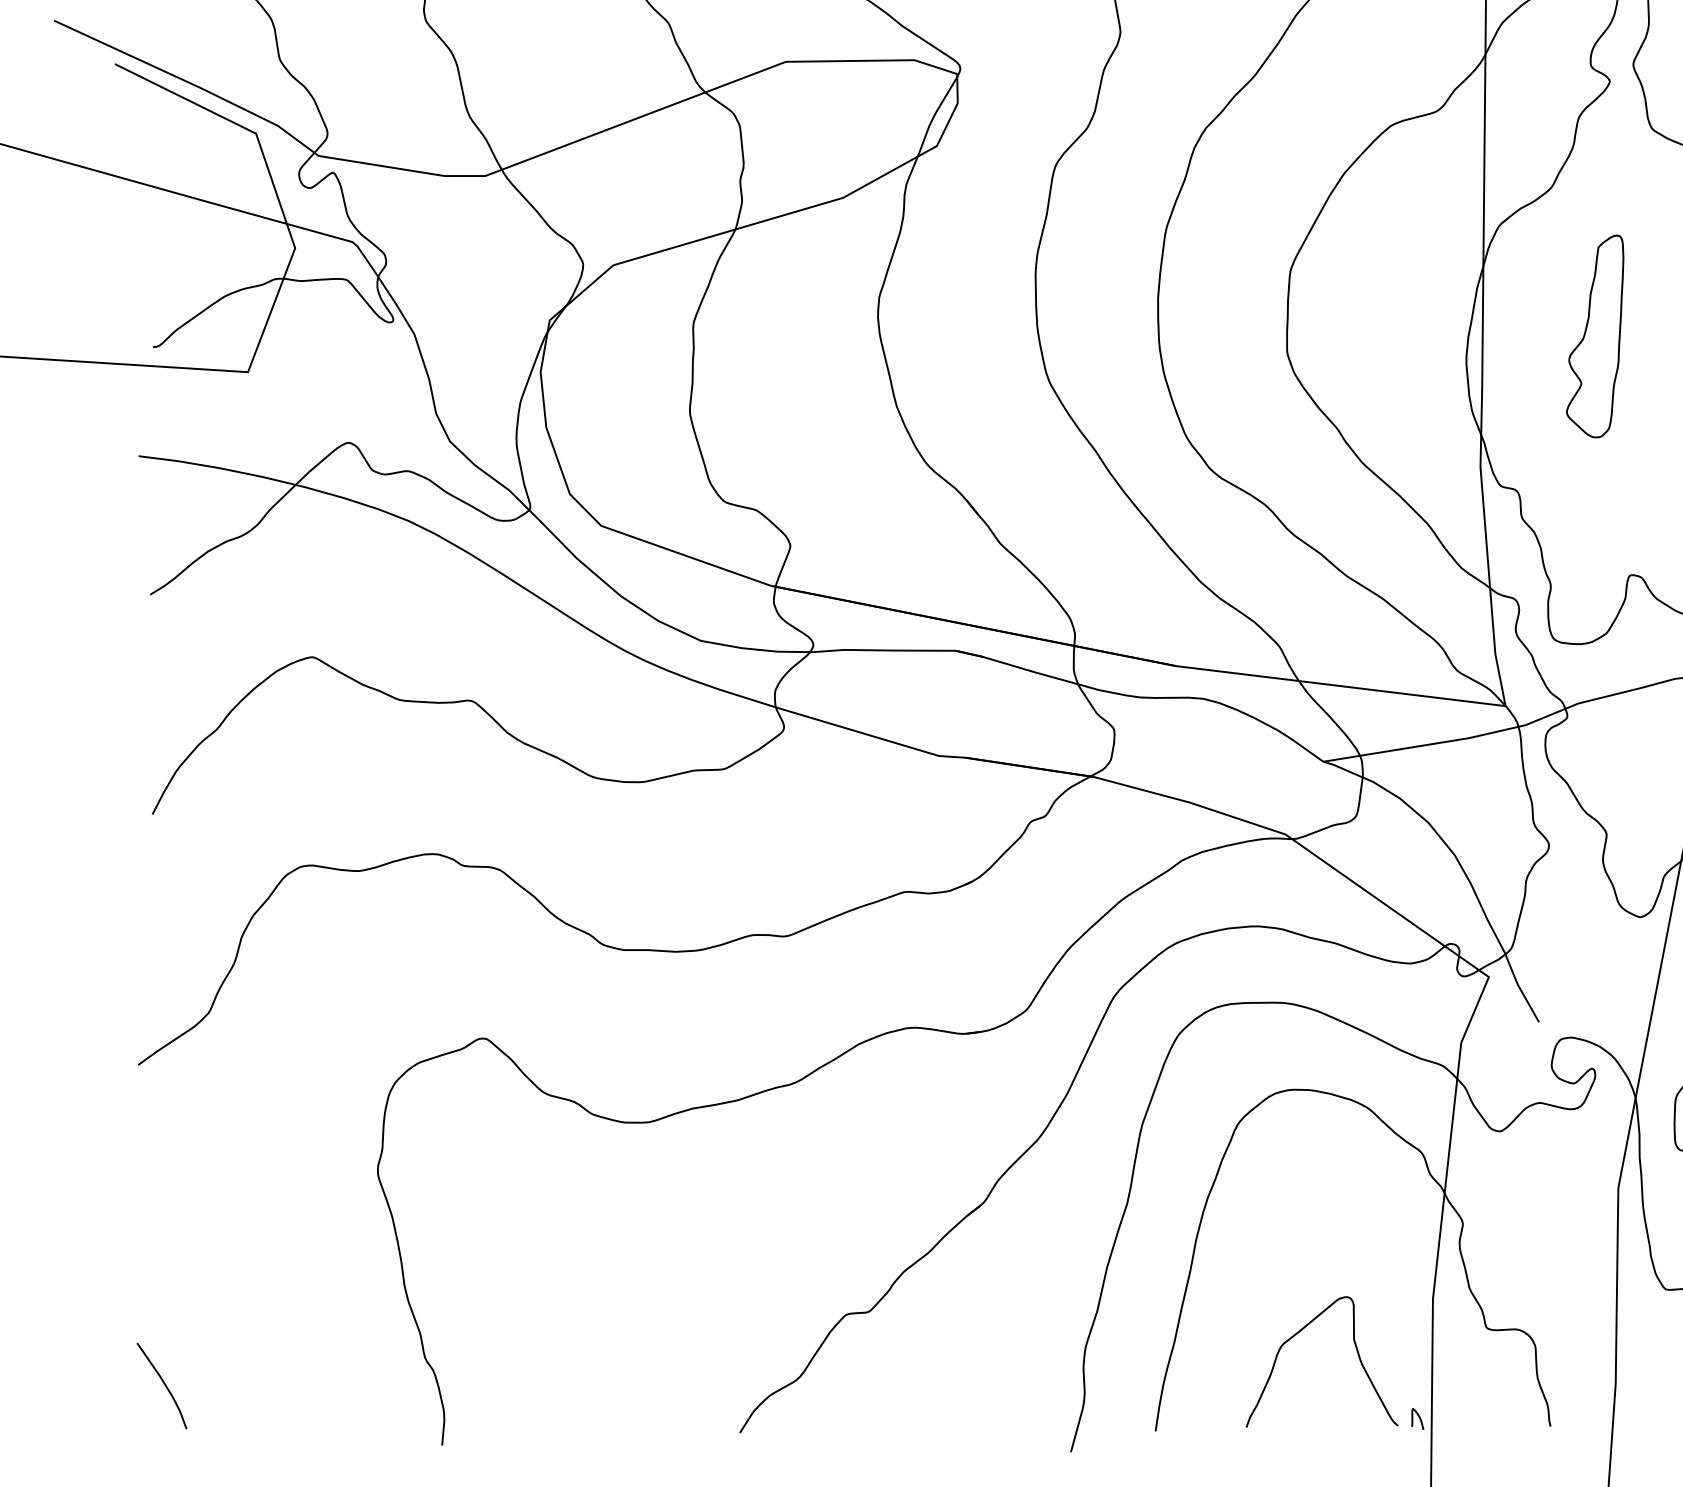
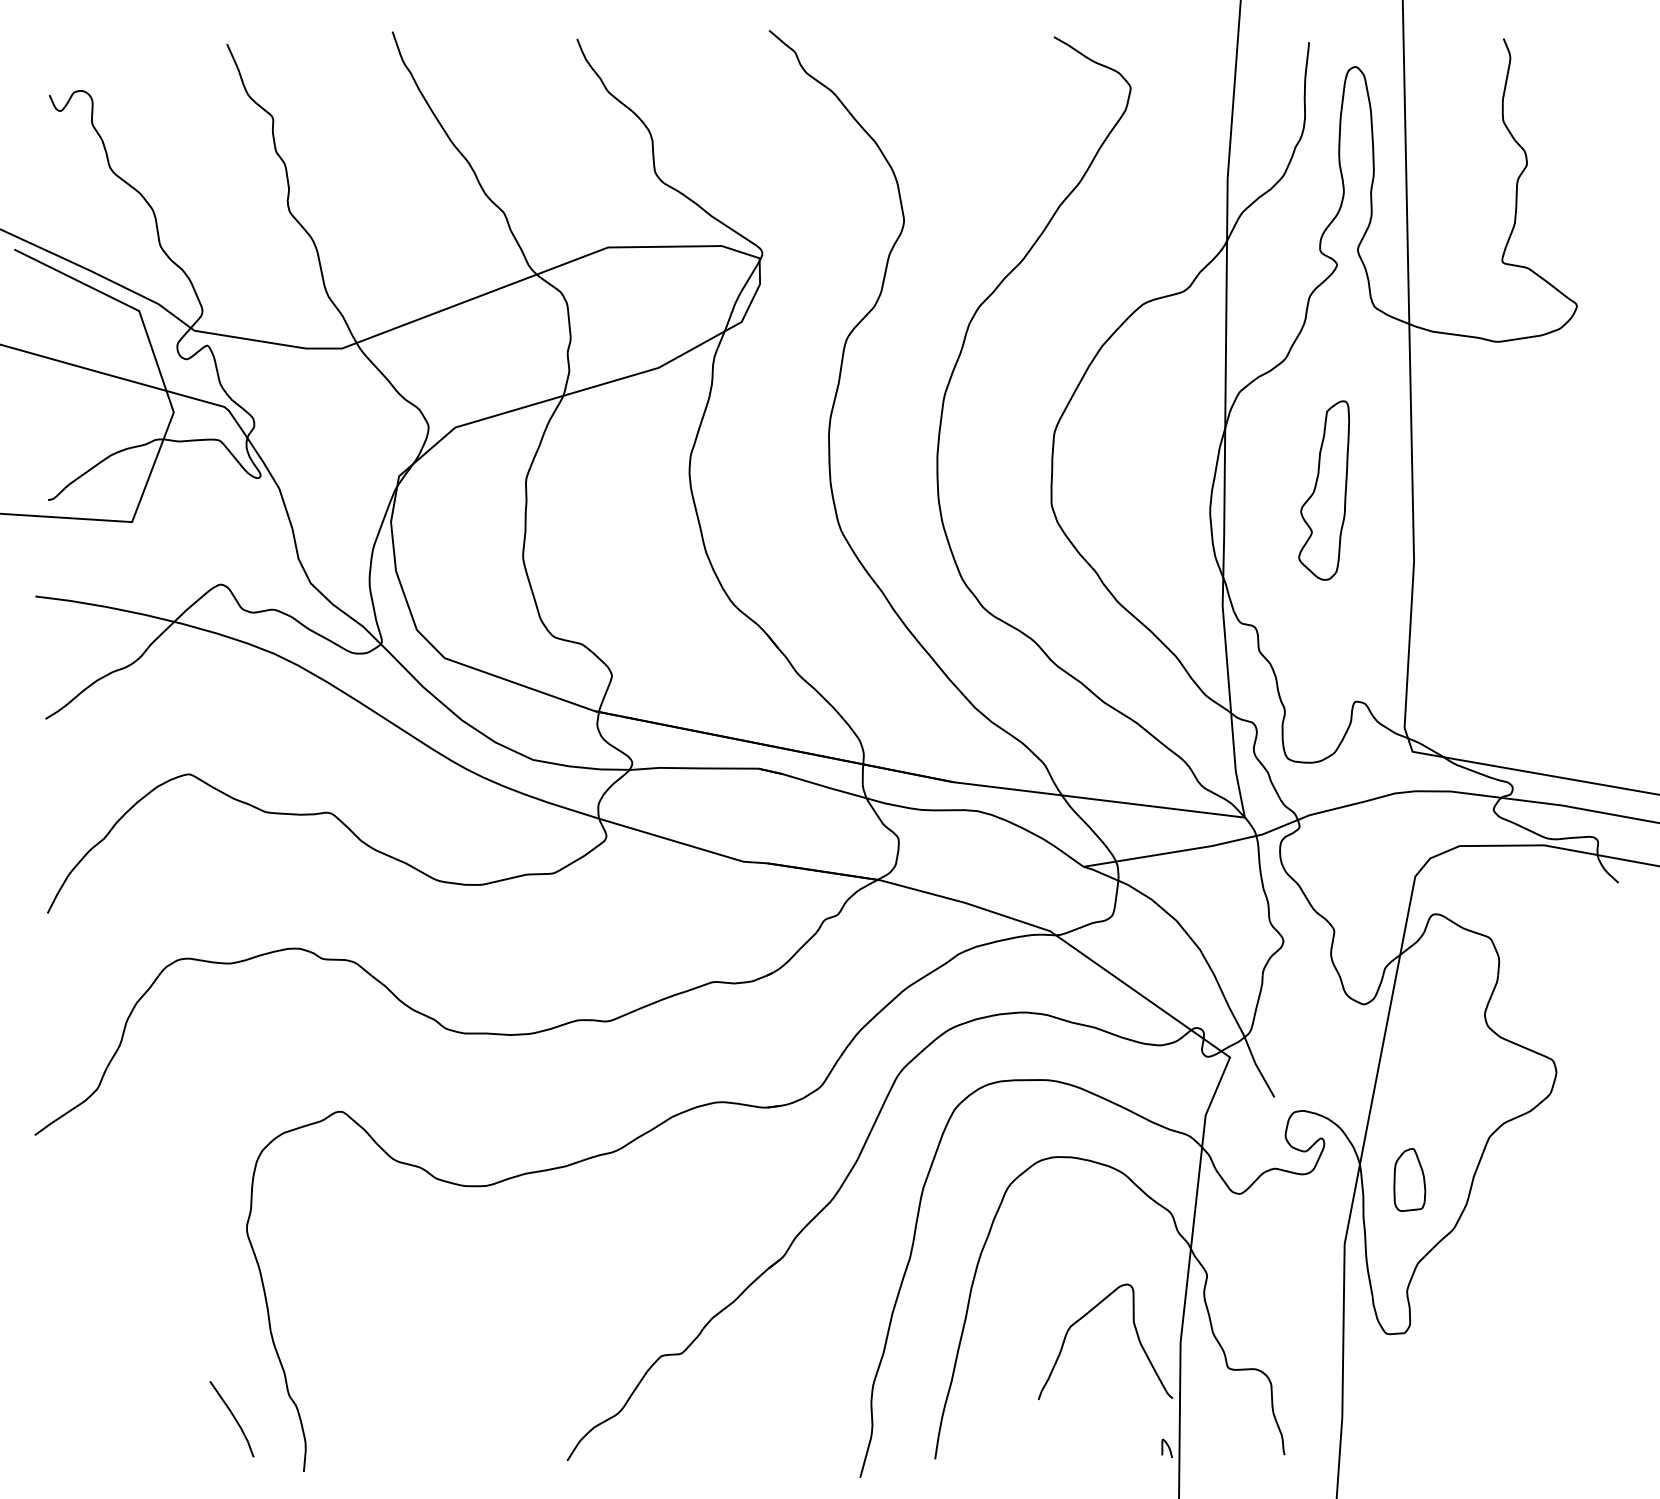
curve: (1356, 1350) -> (1135, 1331), moved
line: (163, 1384) -> (233, 1417), moved

